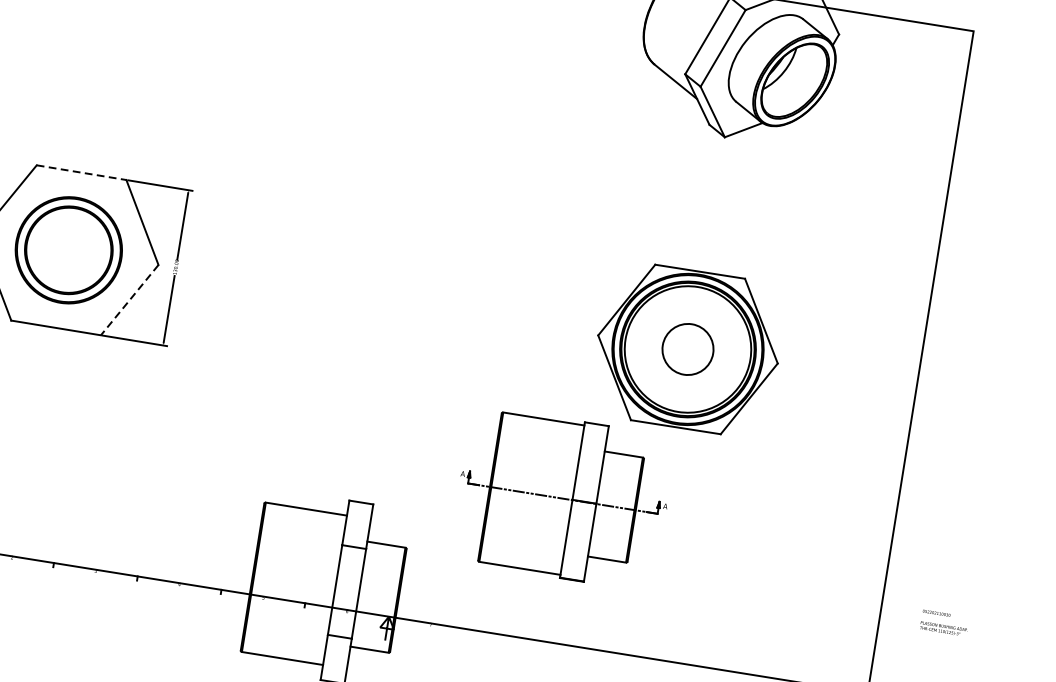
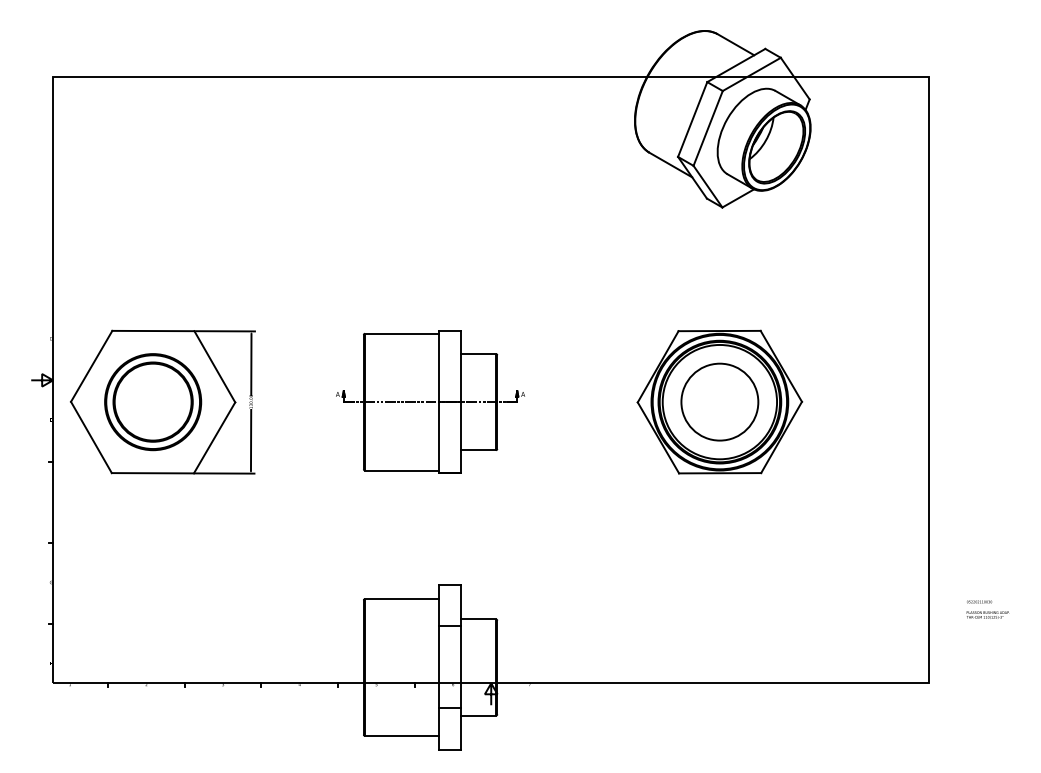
line: (81, 173) -> (153, 331), dashed -> solid
line: (129, 300) -> (214, 438), dashed -> solid
circle: (687, 348) -> (719, 401), size x1.67
part: (562, 497) -> (430, 401), moved

